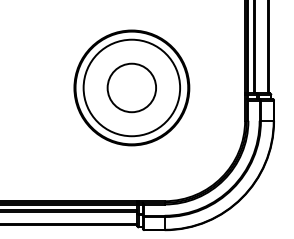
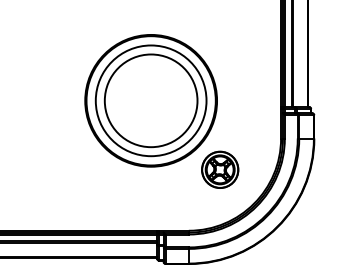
circle: (131, 87) -> (150, 100), size x1.67
part: (192, 147) -> (220, 169), added

